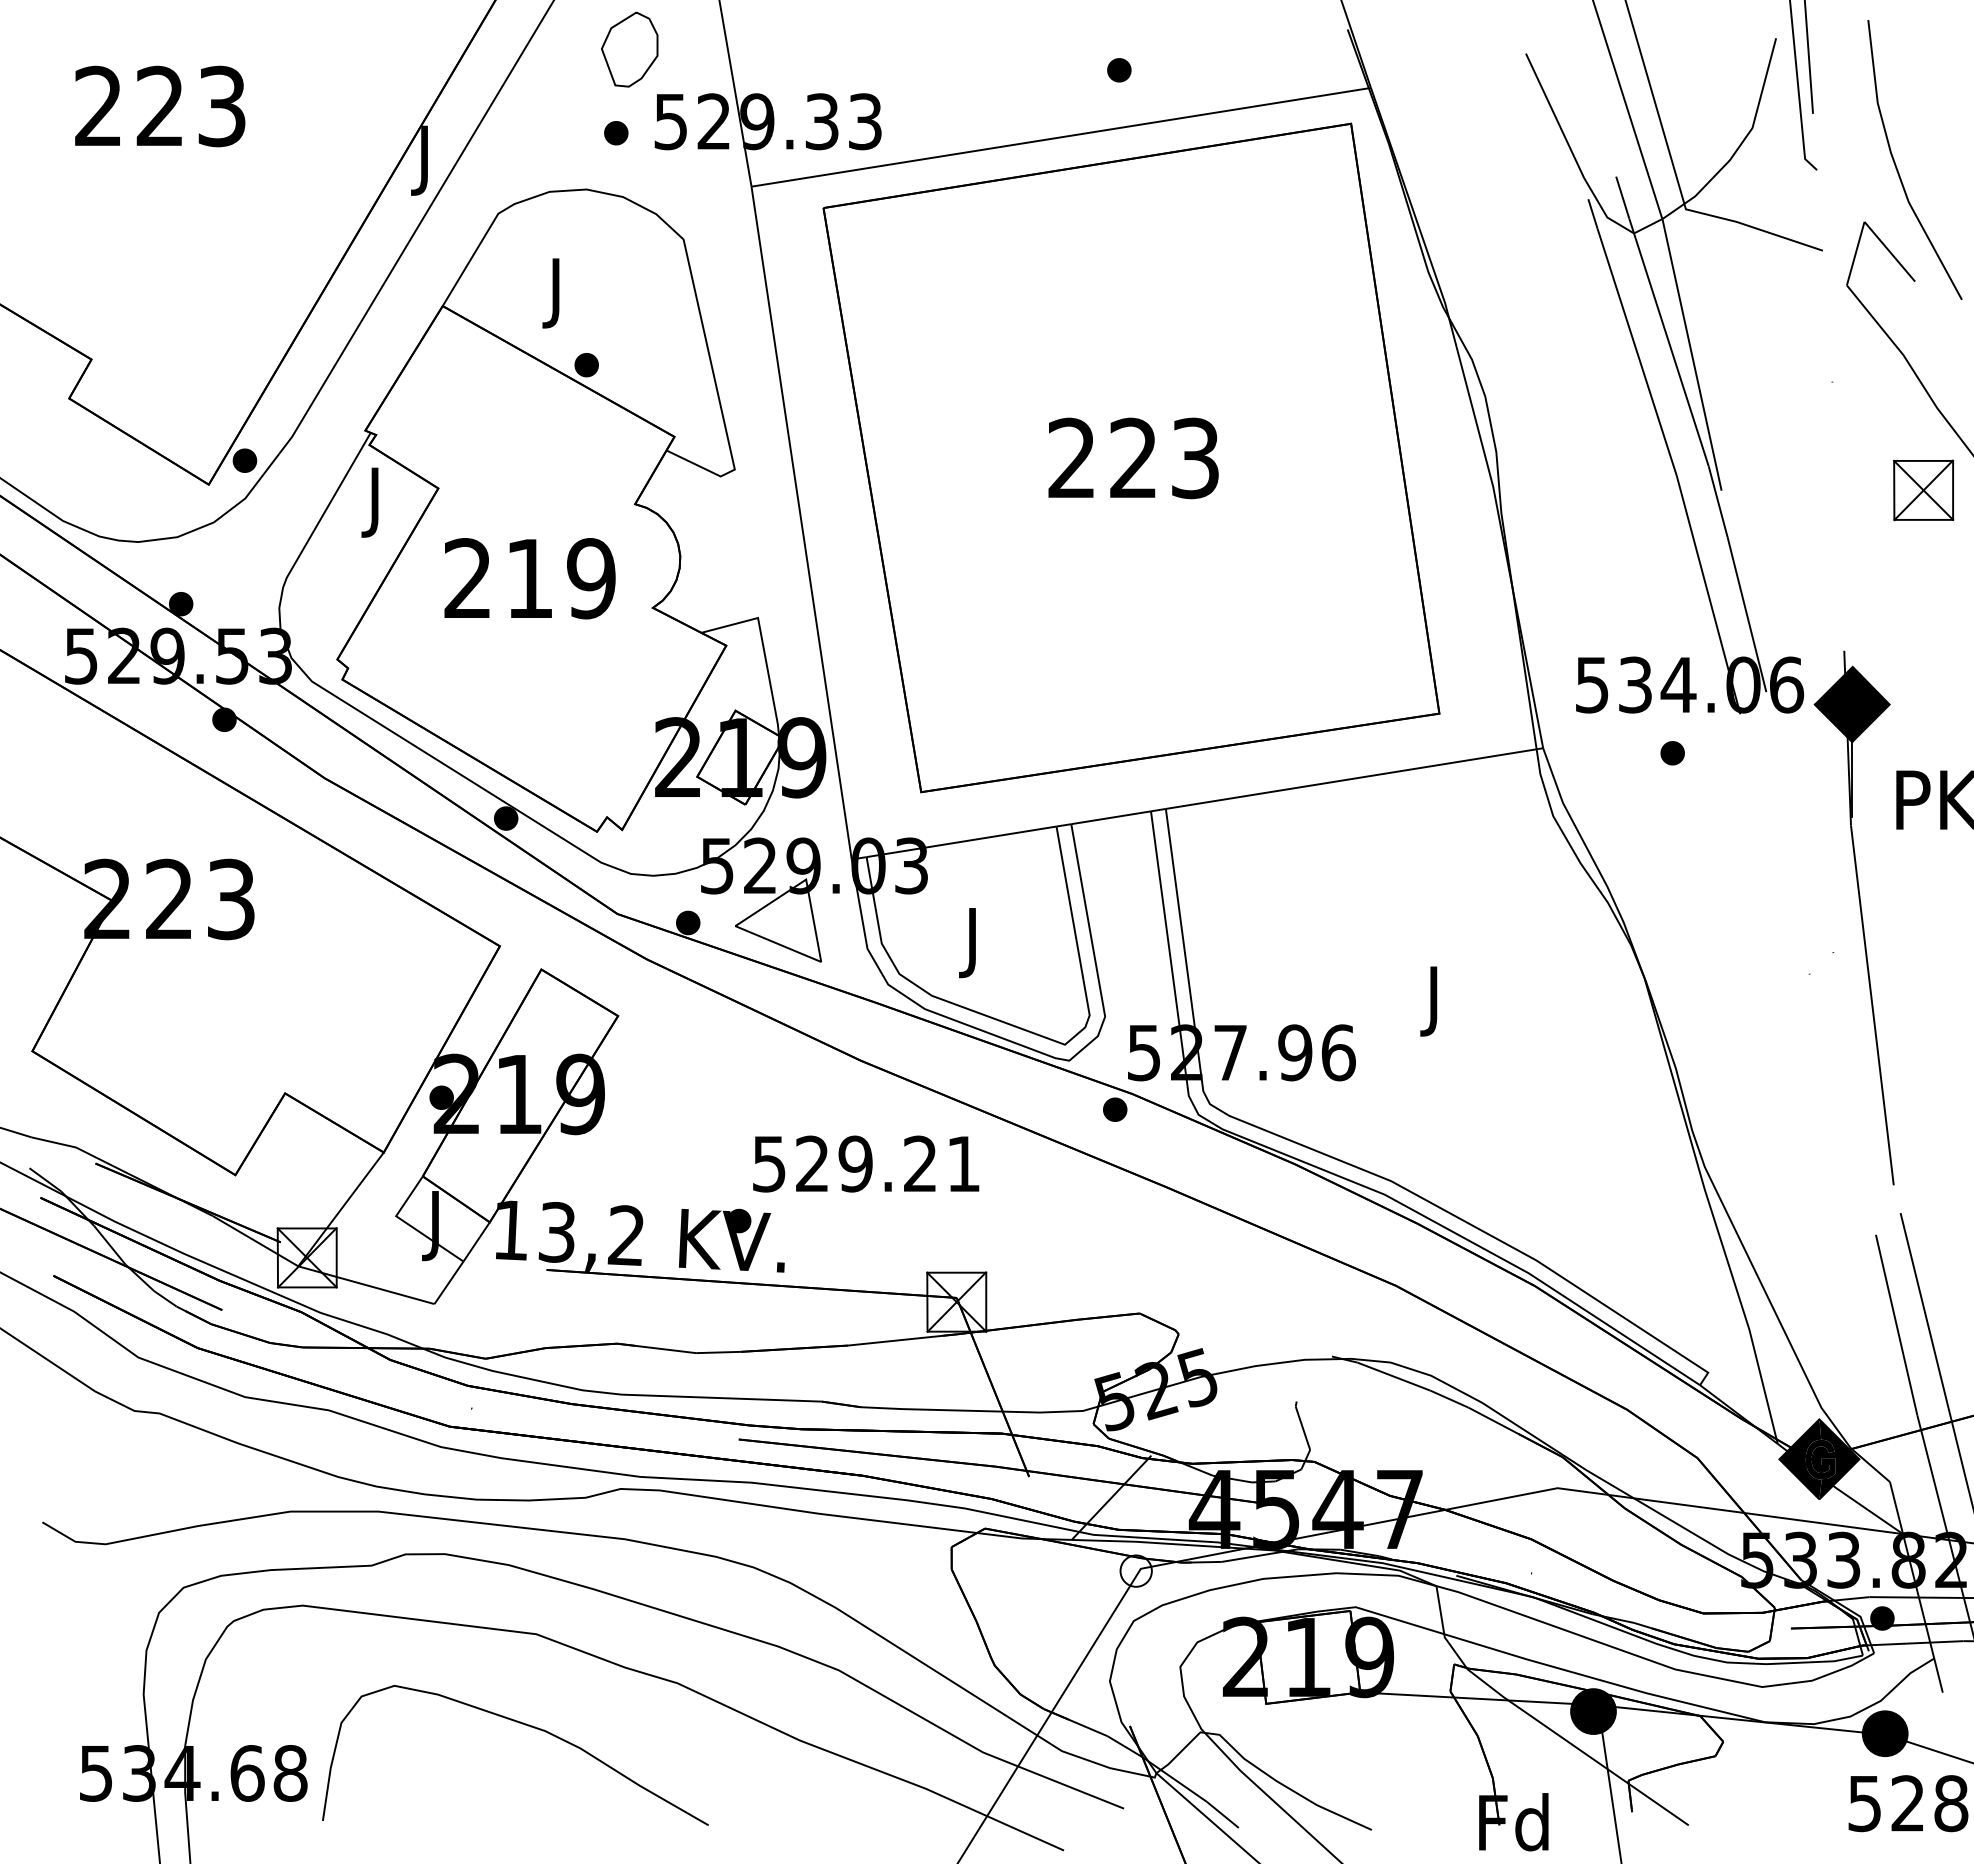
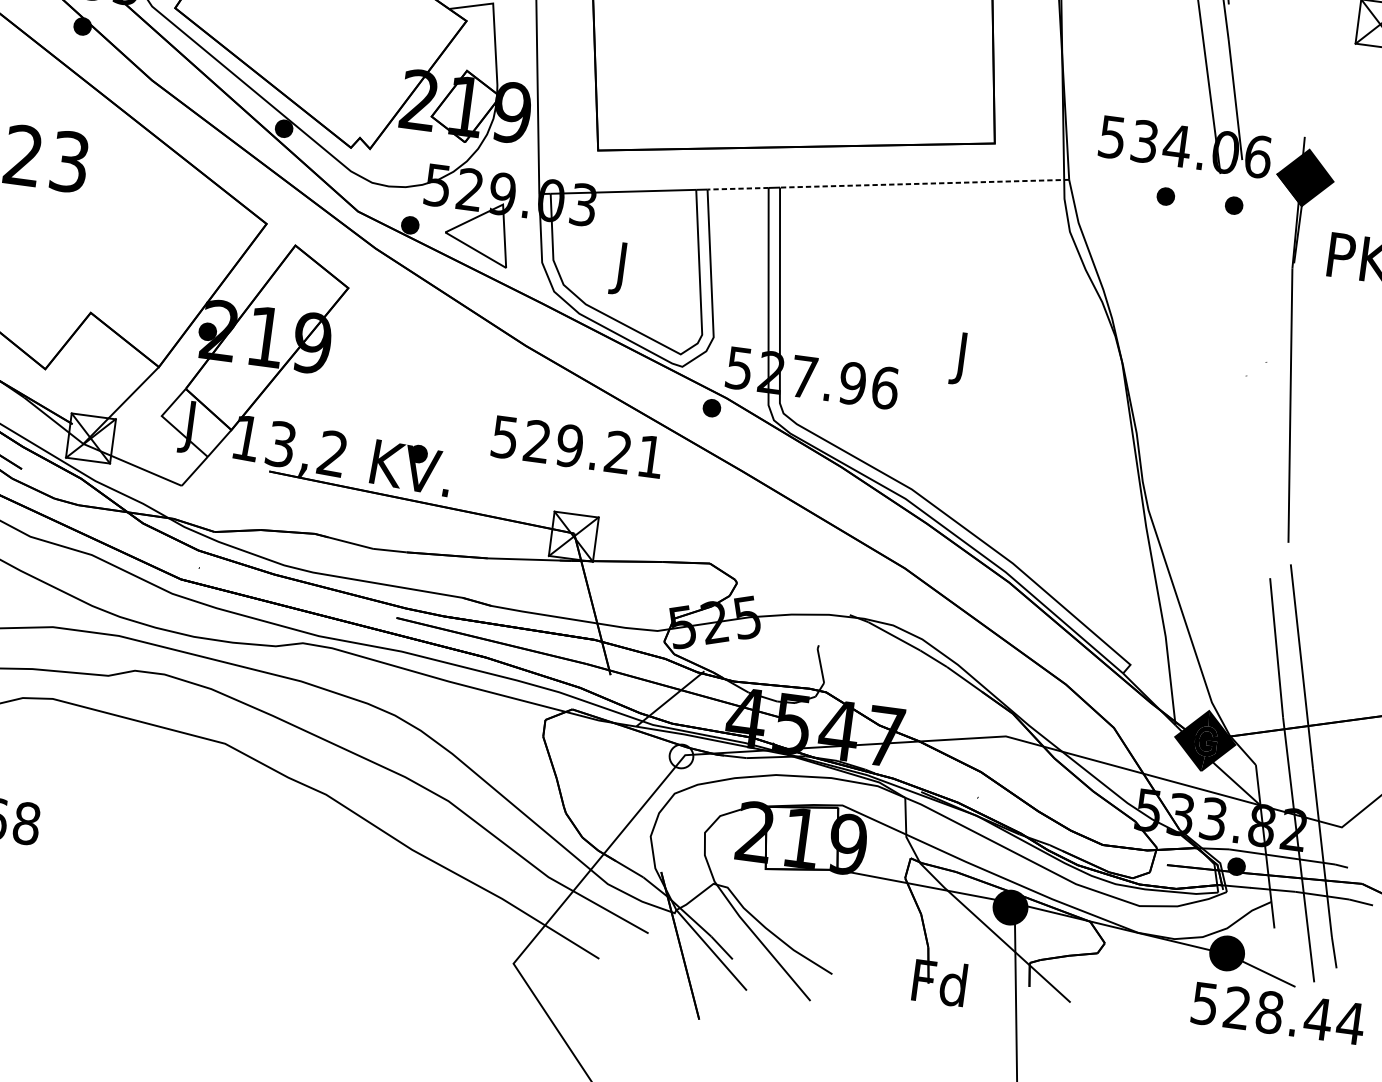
part: (1763, 753) -> (1233, 205), added
line: (1354, 778) -> (924, 183), solid -> dashed
line: (1110, 817) -> (737, 188), solid -> dashed
text: (866, 1163) -> (577, 446), moved
curve: (525, 1725) -> (207, 811), removed

